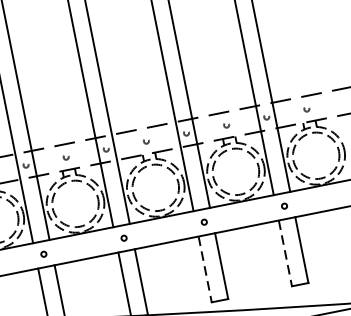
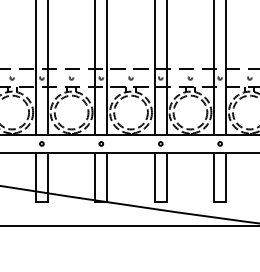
line: (286, 254) -> (214, 178), dashed -> solid
line: (205, 270) -> (154, 178), dashed -> solid

